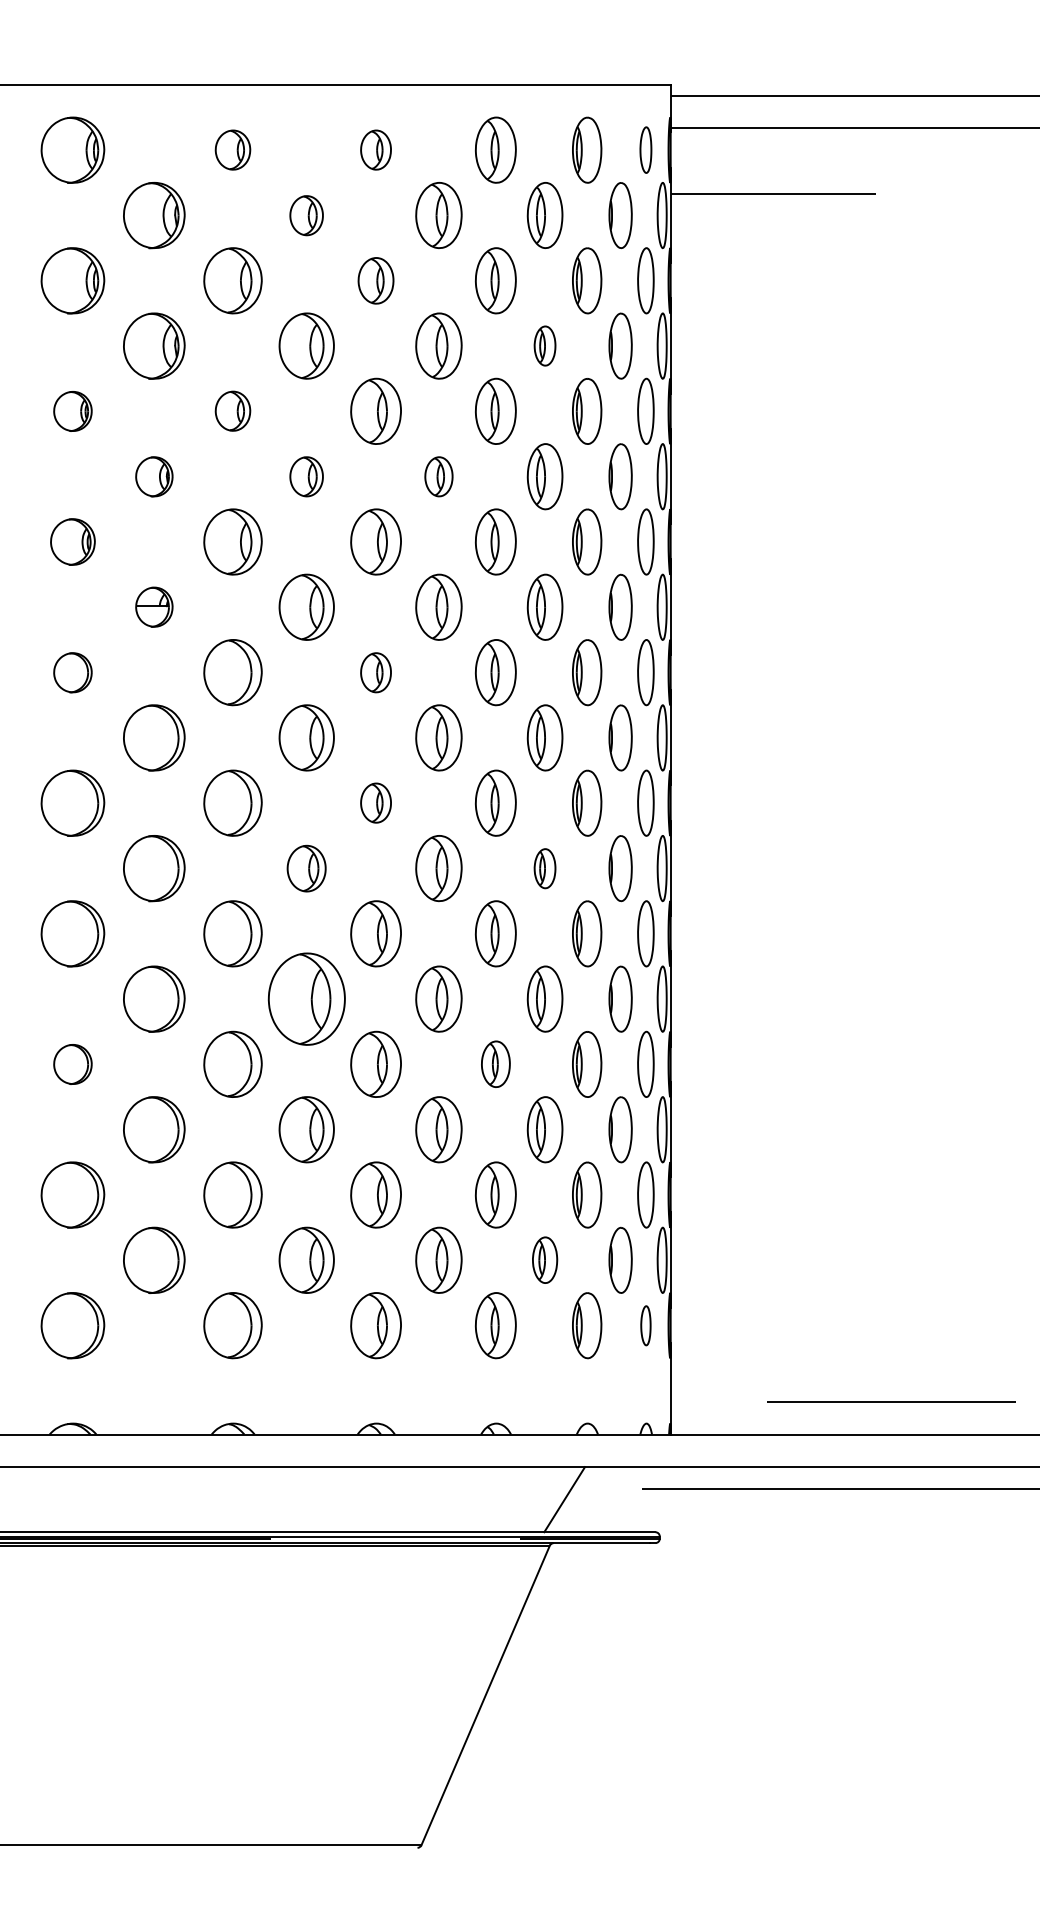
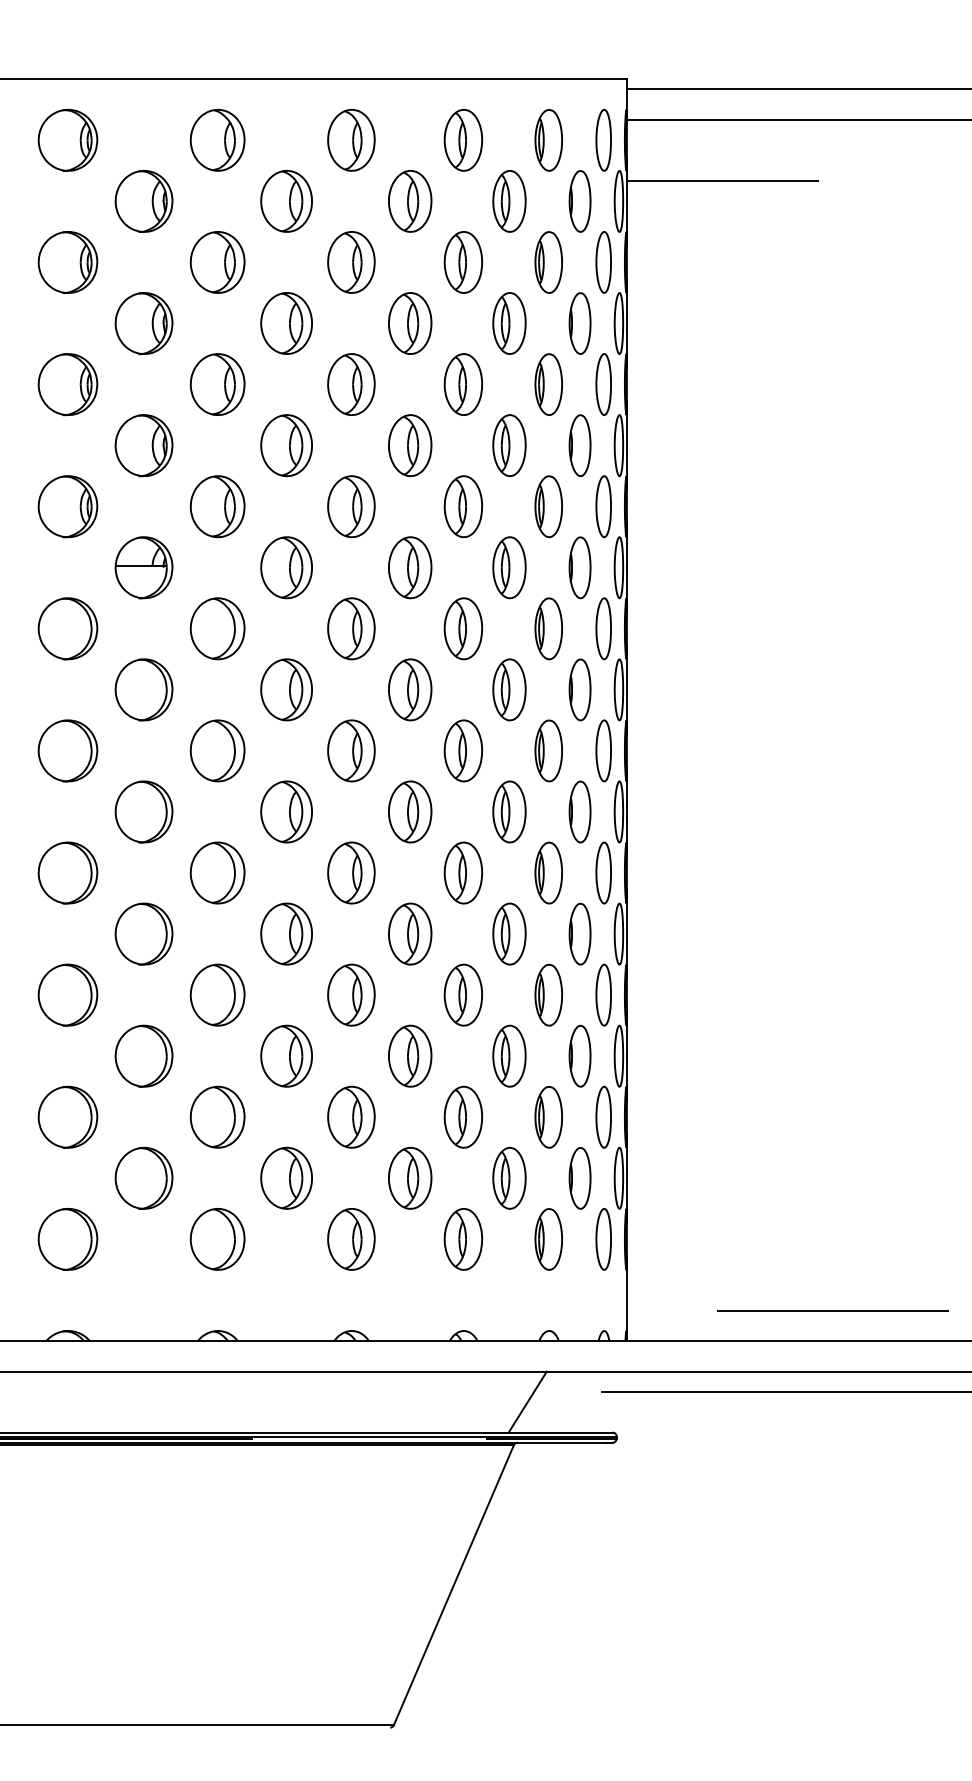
part: (232, 149) -> (217, 139), size x1.67
part: (375, 149) -> (350, 139), size x1.67
part: (645, 149) -> (603, 139), size x1.43
part: (306, 215) -> (286, 201), size x1.67
part: (375, 280) -> (350, 262), size x1.43
part: (544, 345) -> (508, 322), size x1.67
part: (232, 410) -> (217, 383), size x1.67
part: (72, 411) -> (67, 384), size x1.67
part: (154, 476) -> (144, 445), size x1.67
part: (306, 476) -> (286, 445), size x1.67
part: (438, 476) -> (409, 445), size x1.67
part: (72, 541) -> (67, 506), size x1.43
part: (154, 606) -> (144, 566), size x1.67
part: (72, 672) -> (67, 628), size x1.67
part: (375, 672) -> (350, 628), size x1.67
part: (375, 802) -> (350, 750), size x1.67
part: (306, 868) -> (286, 811), size x1.43
part: (544, 868) -> (508, 811), size x1.67
part: (306, 998) -> (286, 933), size x0.71
part: (495, 1063) -> (463, 994), size x1.43
part: (72, 1064) -> (67, 995), size x1.67
part: (544, 1259) -> (508, 1177), size x1.43
part: (645, 1325) -> (603, 1239), size x1.67

